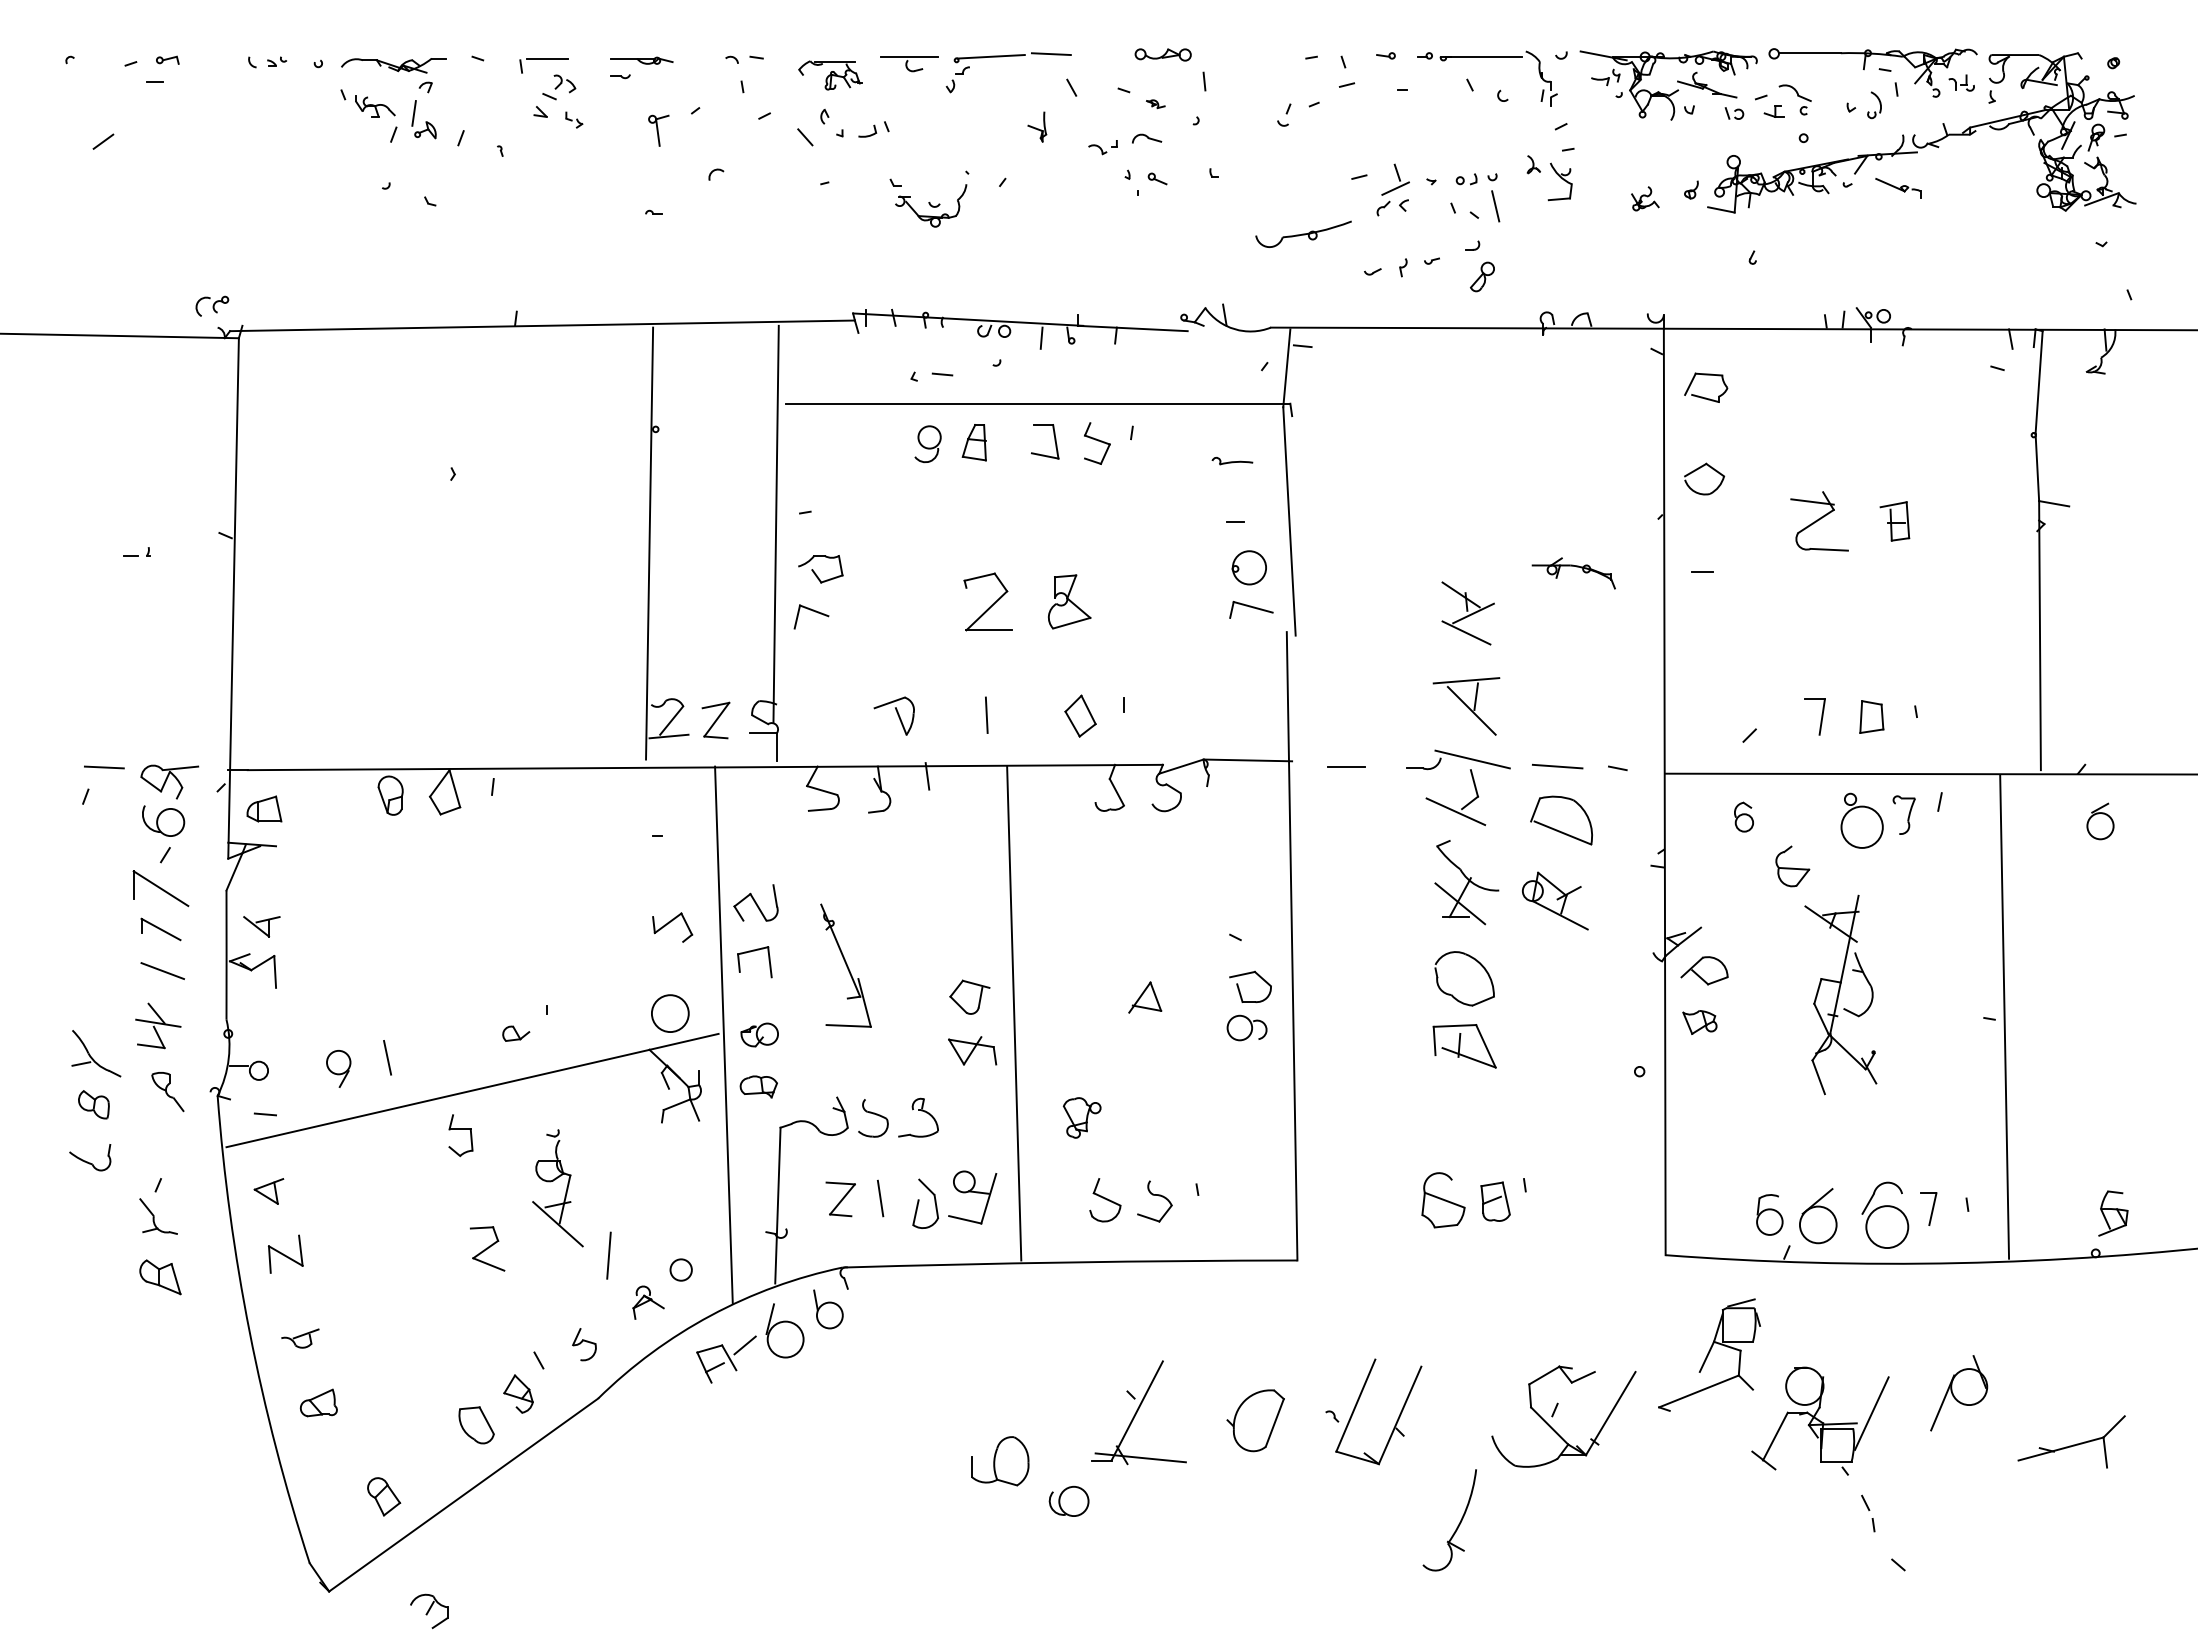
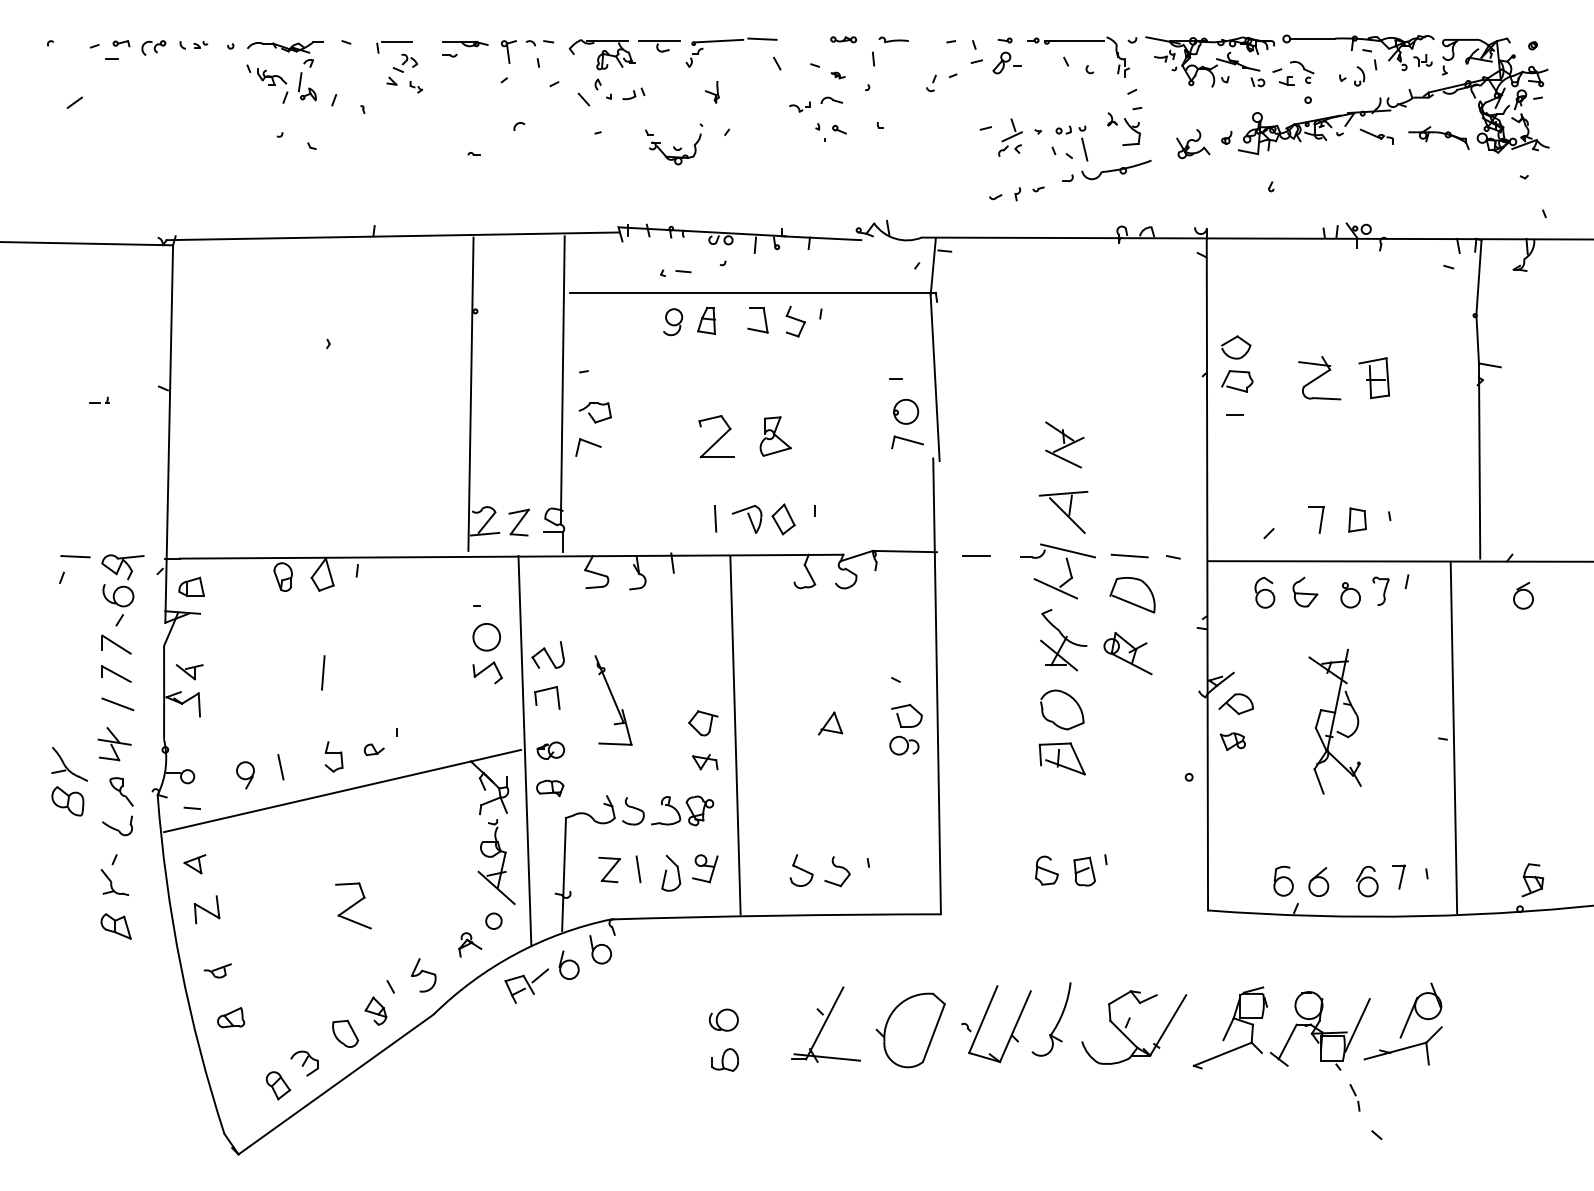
part: (1163, 54) -> (843, 39), size x0.62
part: (830, 75) -> (602, 54), size x1.43
part: (1037, 126) -> (712, 91), moved
part: (658, 130) -> (508, 51), moved
part: (1645, 198) -> (1193, 143), size x1.67
part: (1303, 233) -> (1116, 169), moved
part: (1482, 276) -> (1001, 62), moved
part: (212, 305) -> (153, 47), moved
part: (1702, 396) -> (1234, 387), moved
part: (1232, 460) -> (893, 39), moved
part: (1894, 521) -> (1374, 378), size x1.43
part: (1576, 567) -> (1440, 133), moved
part: (893, 715) -> (746, 518), moved
part: (1743, 816) -> (1264, 592), size x1.43
part: (1862, 820) -> (1350, 595), size x0.62
part: (1792, 866) -> (1305, 592), moved
part: (160, 888) -> (116, 644), size x0.71
circle: (670, 1013) -> (486, 637), moved
part: (972, 1050) -> (705, 761), size x0.71
part: (93, 1104) -> (67, 801), size x1.43
part: (1081, 1117) -> (699, 810), moved
part: (460, 1135) -> (333, 756), moved
part: (90, 1157) -> (117, 825), moved
part: (553, 1181) -> (493, 857), moved
part: (972, 1197) -> (705, 868), size x0.71
part: (1443, 1200) -> (1046, 870), size x0.71
part: (1818, 1215) -> (1318, 881), size x0.71
part: (1884, 1215) -> (1366, 881), size x0.62
part: (487, 1248) -> (353, 905), size x1.43
line: (608, 1255) -> (322, 672), moved
part: (784, 1330) -> (568, 965), size x0.71
part: (584, 1344) -> (423, 975), size x1.43
part: (1709, 1354) -> (1230, 1027), moved
part: (1255, 1420) -> (910, 1030), size x1.67
part: (2071, 1441) -> (1403, 1045), moved
part: (999, 1461) -> (724, 1060), size x0.62
part: (1068, 1500) -> (723, 1019), moved
part: (1457, 1525) -> (1057, 1023), moved
part: (429, 1610) -> (304, 1063), moved

